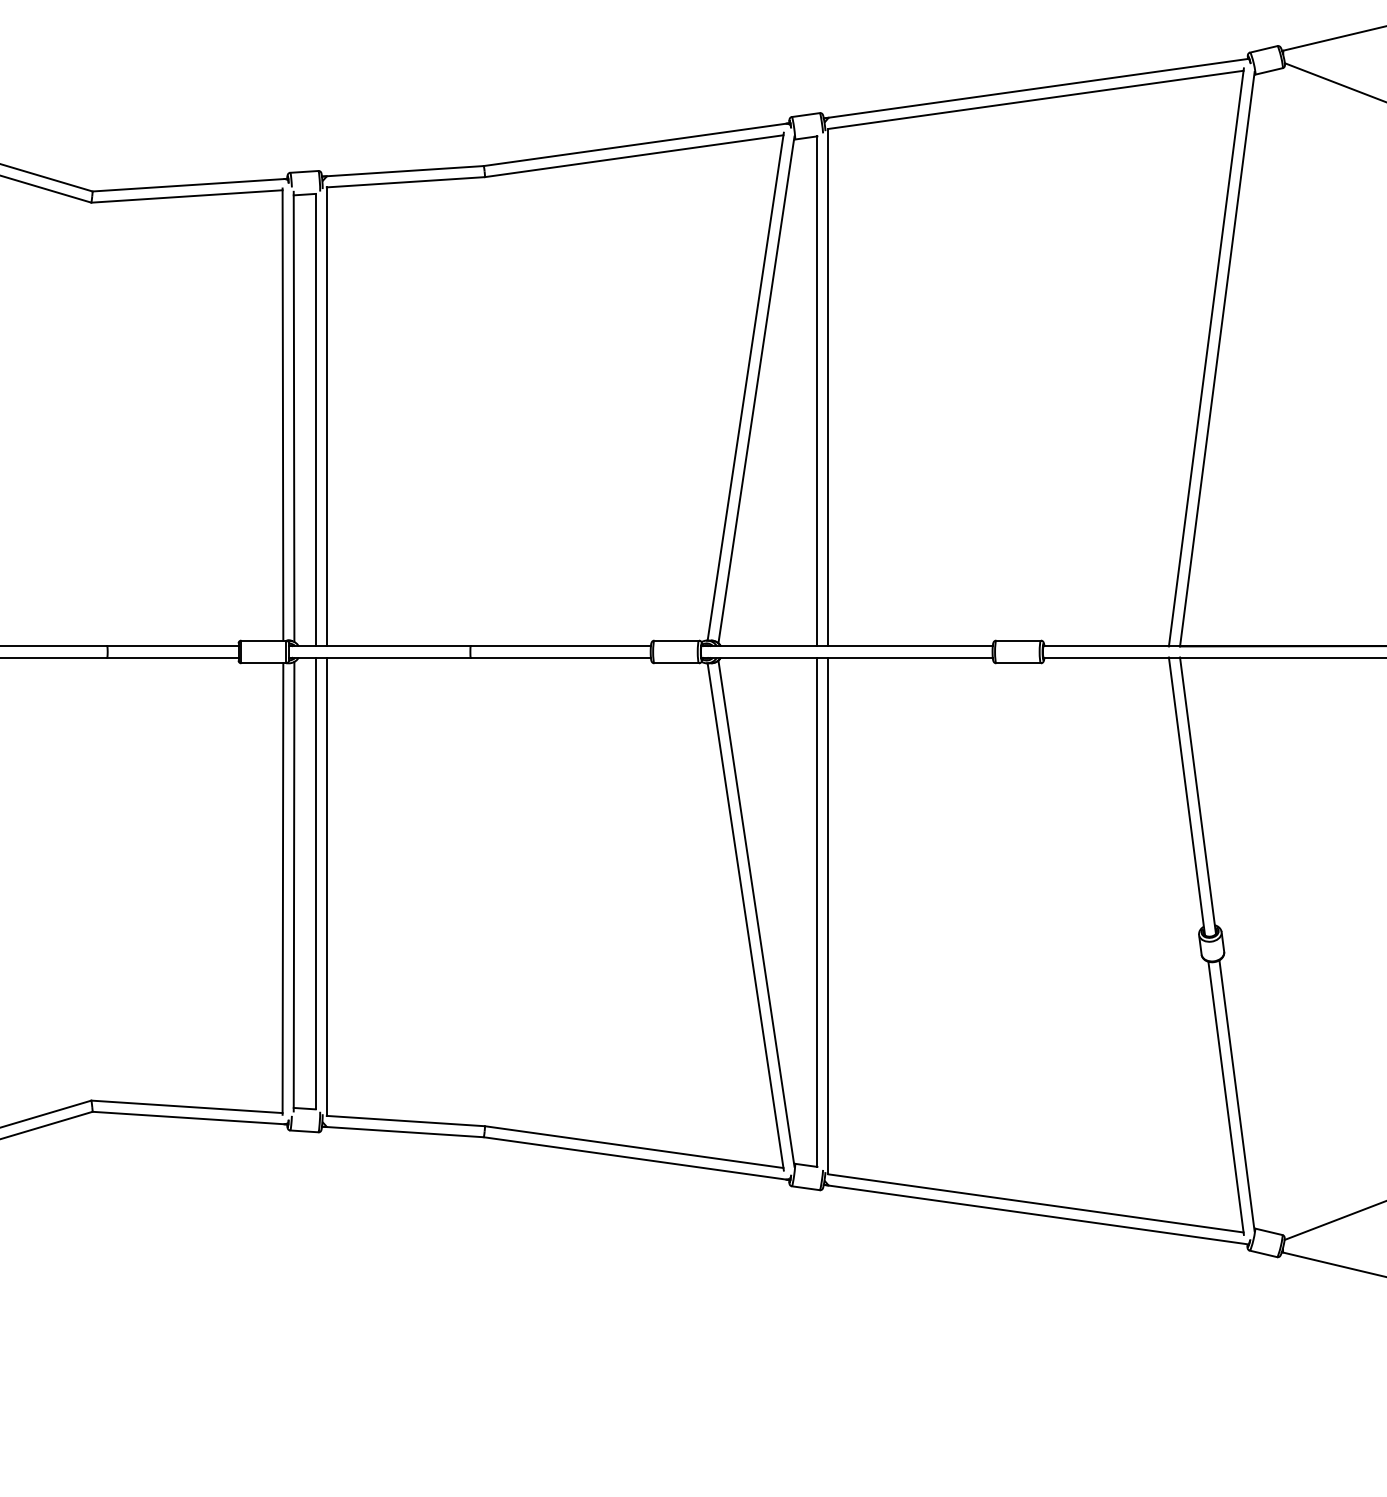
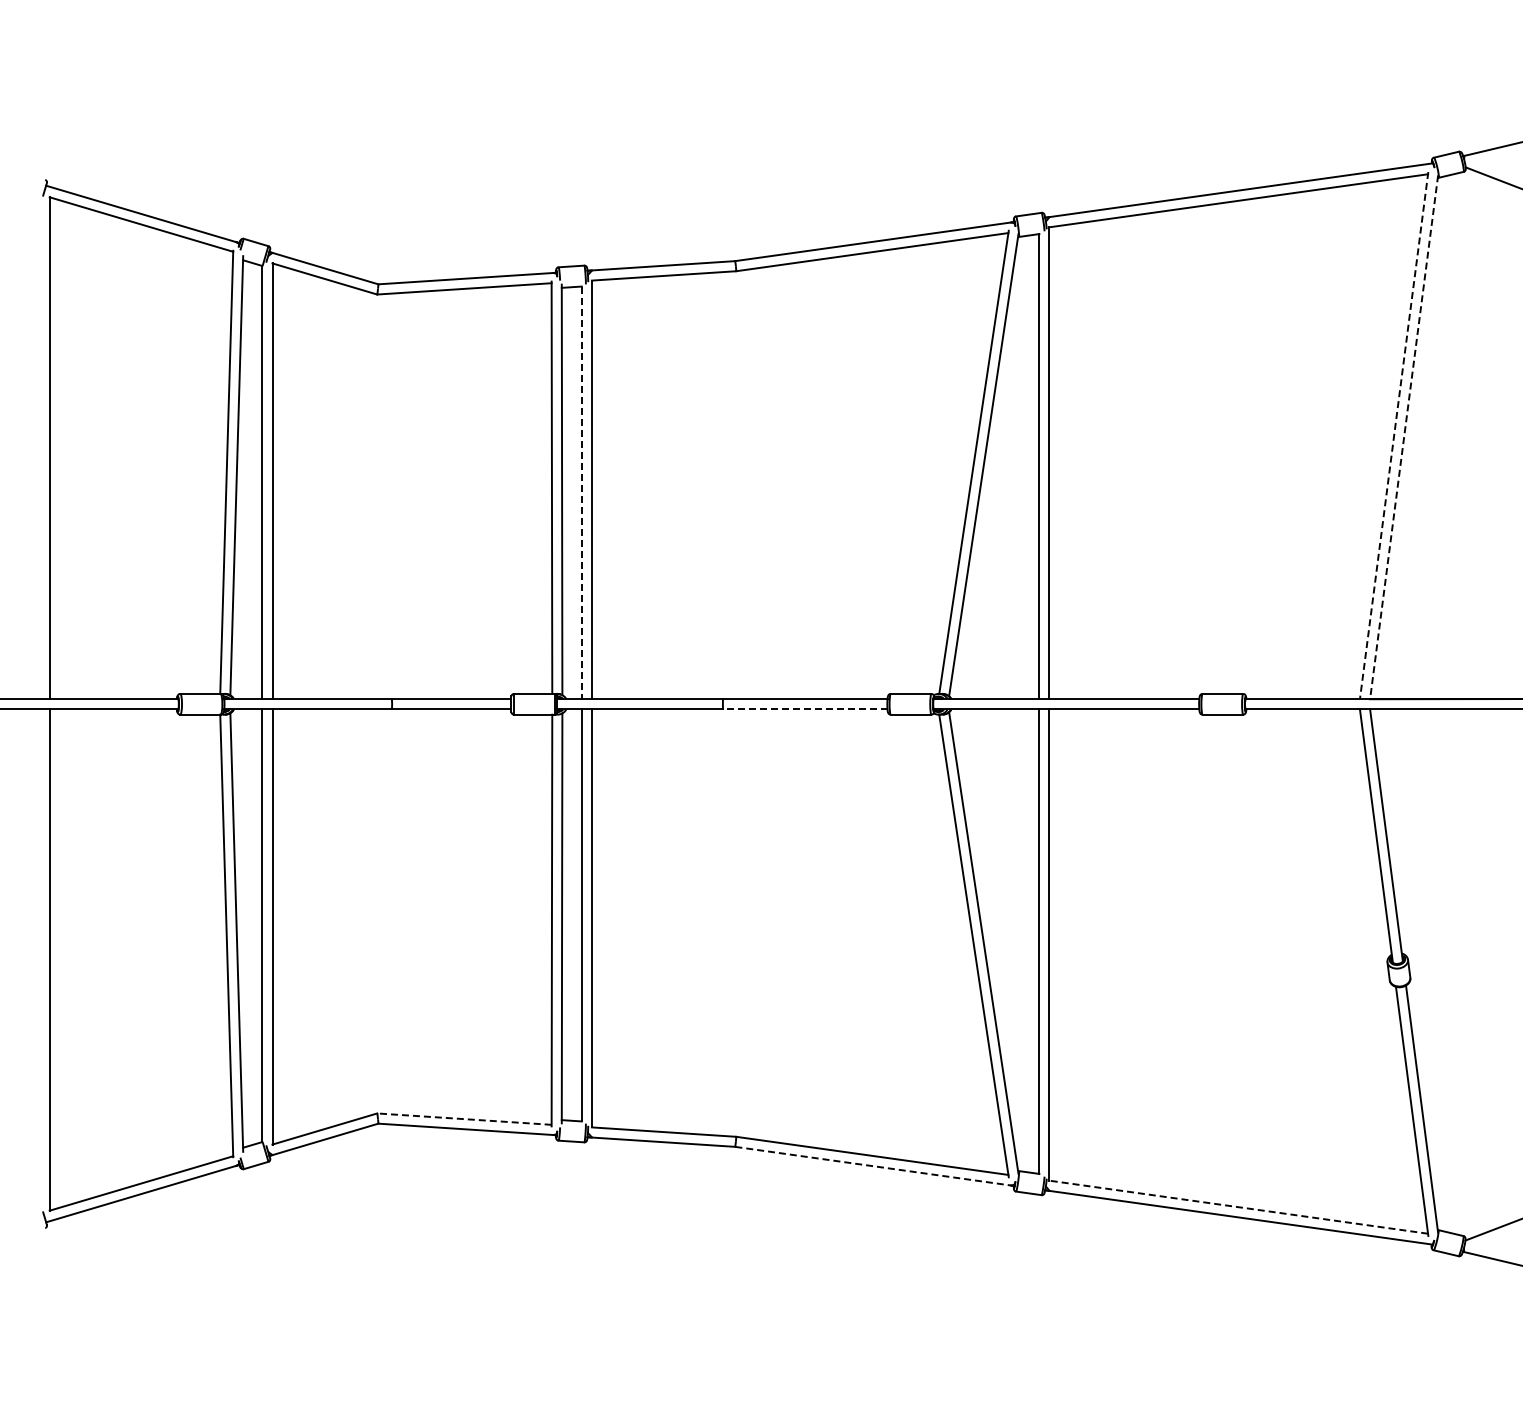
line: (1206, 357) -> (1394, 435), solid -> dashed
line: (1217, 359) -> (1404, 437), solid -> dashed
line: (315, 420) -> (581, 493), solid -> dashed
line: (559, 657) -> (804, 709), solid -> dashed
line: (185, 1107) -> (463, 1119), solid -> dashed
line: (636, 1158) -> (874, 1166), solid -> dashed
line: (1035, 1203) -> (1238, 1207), solid -> dashed

